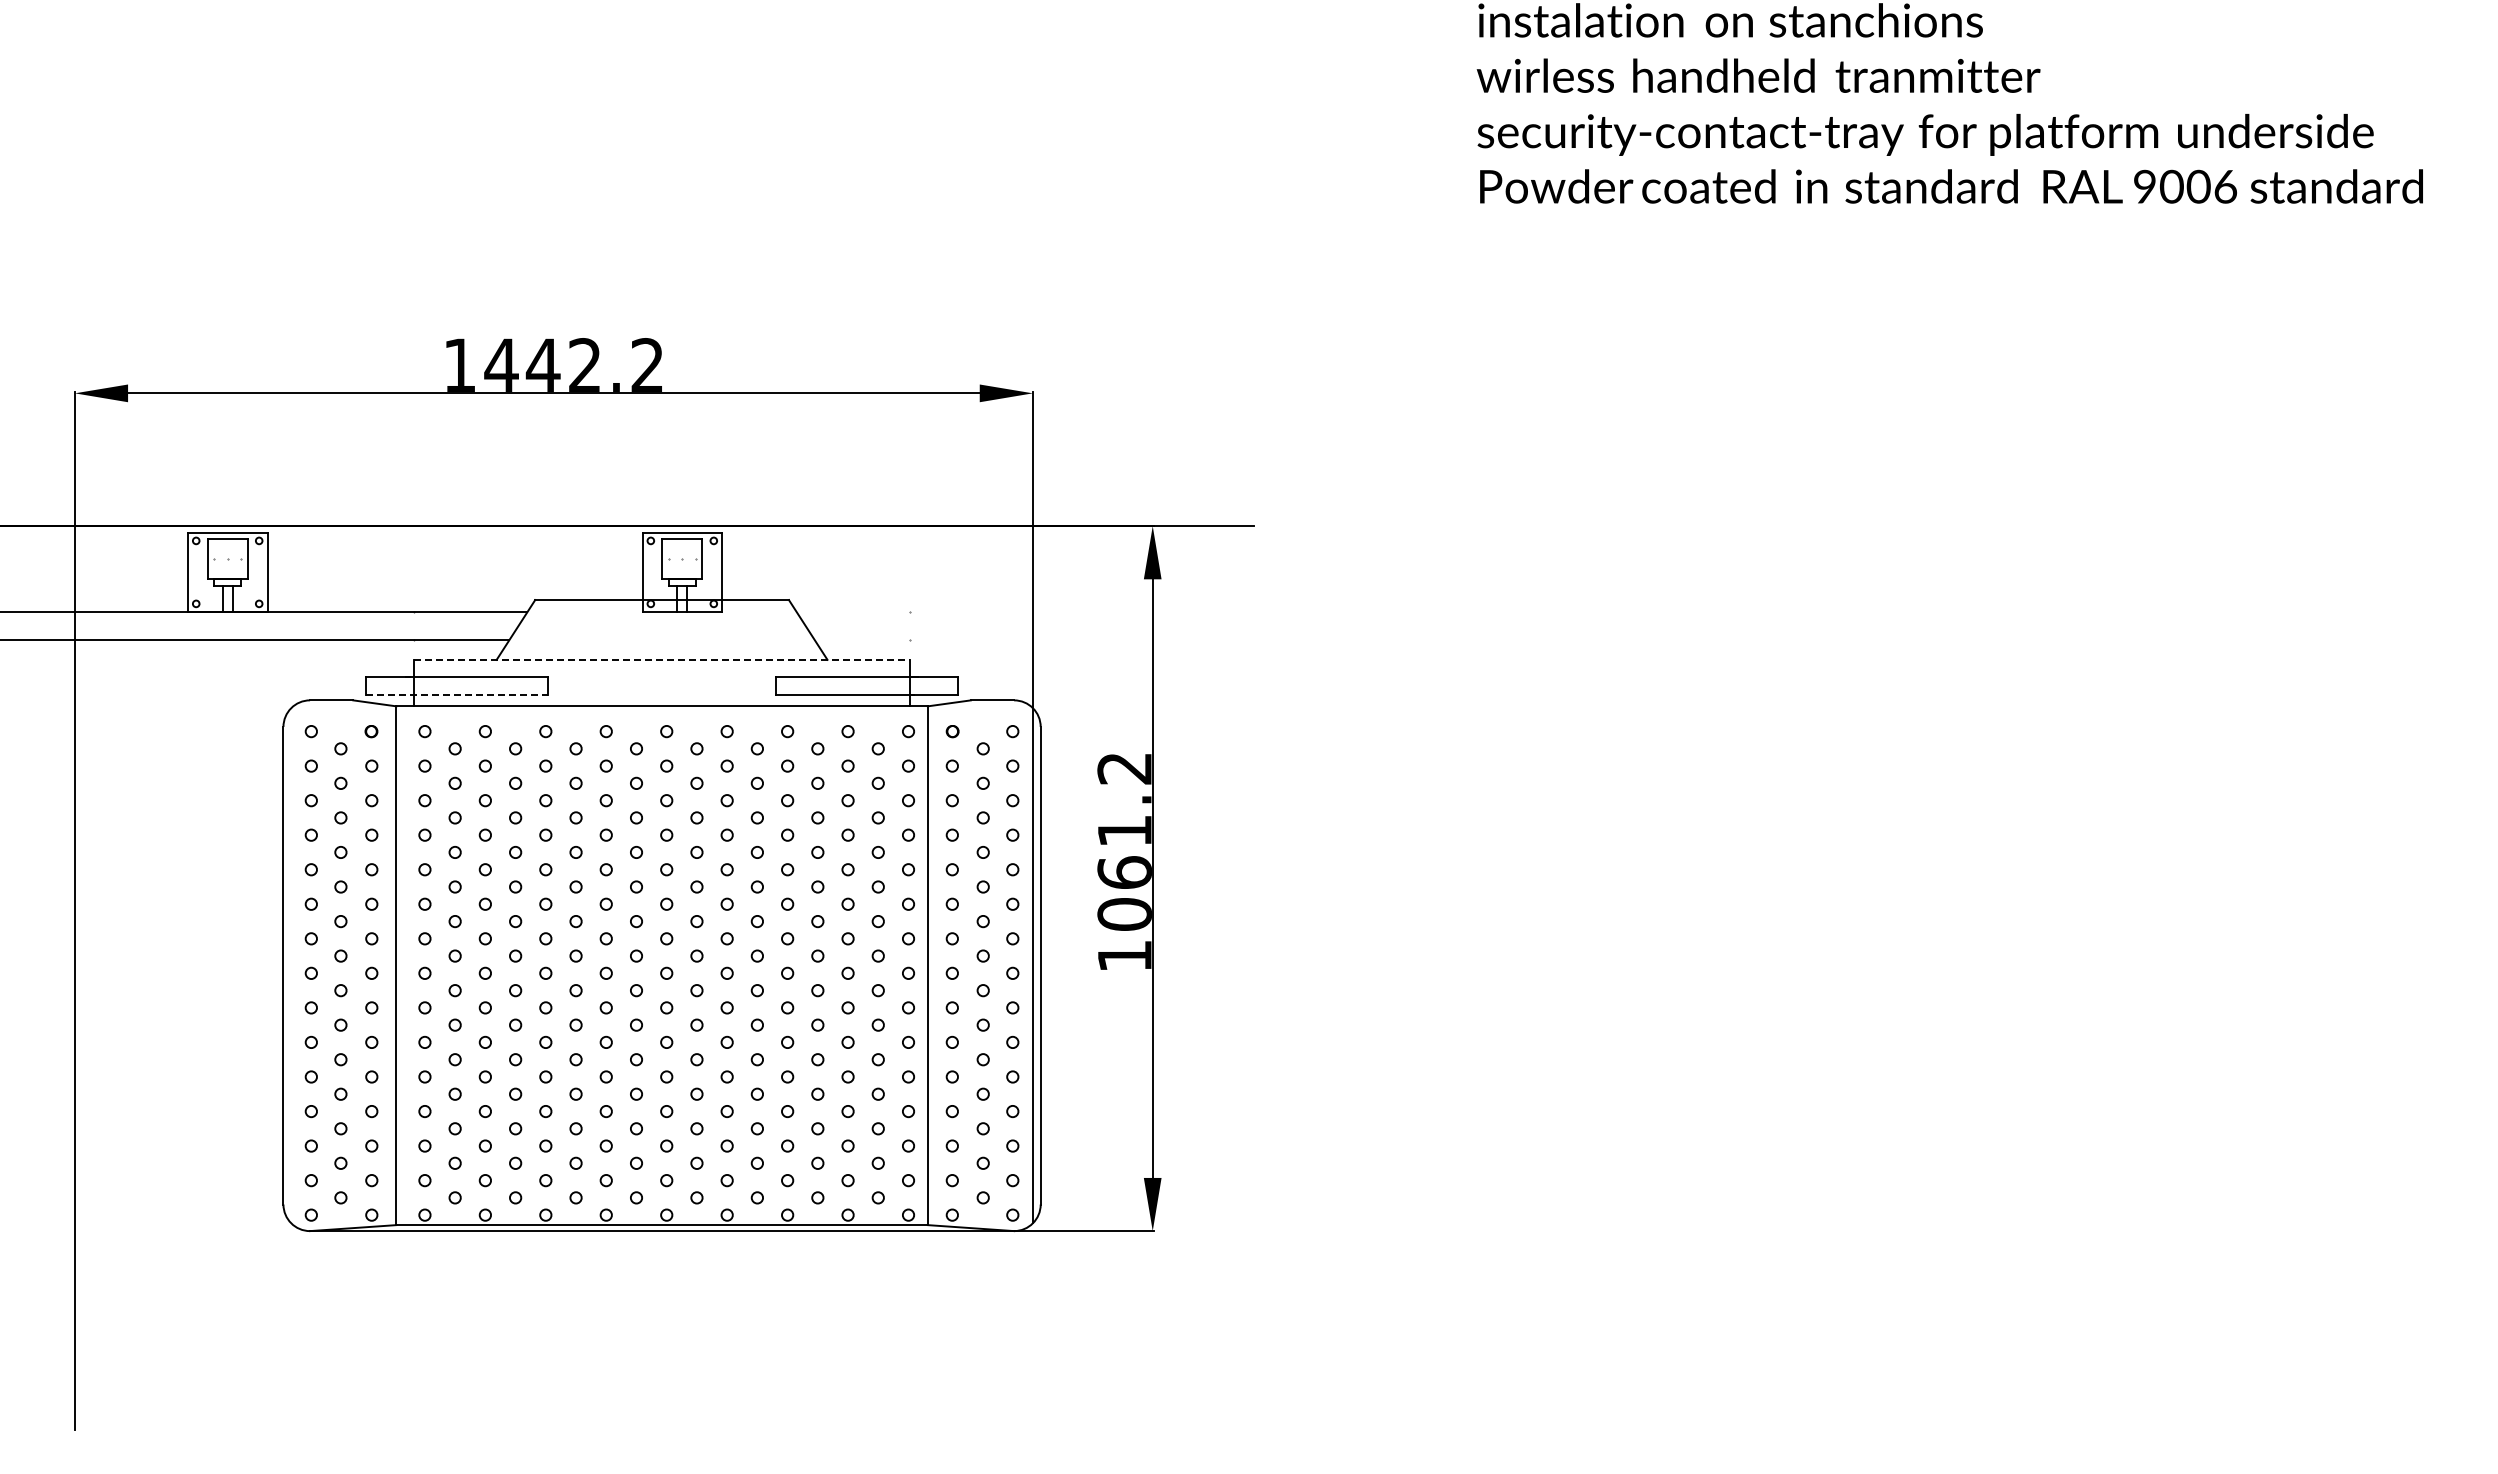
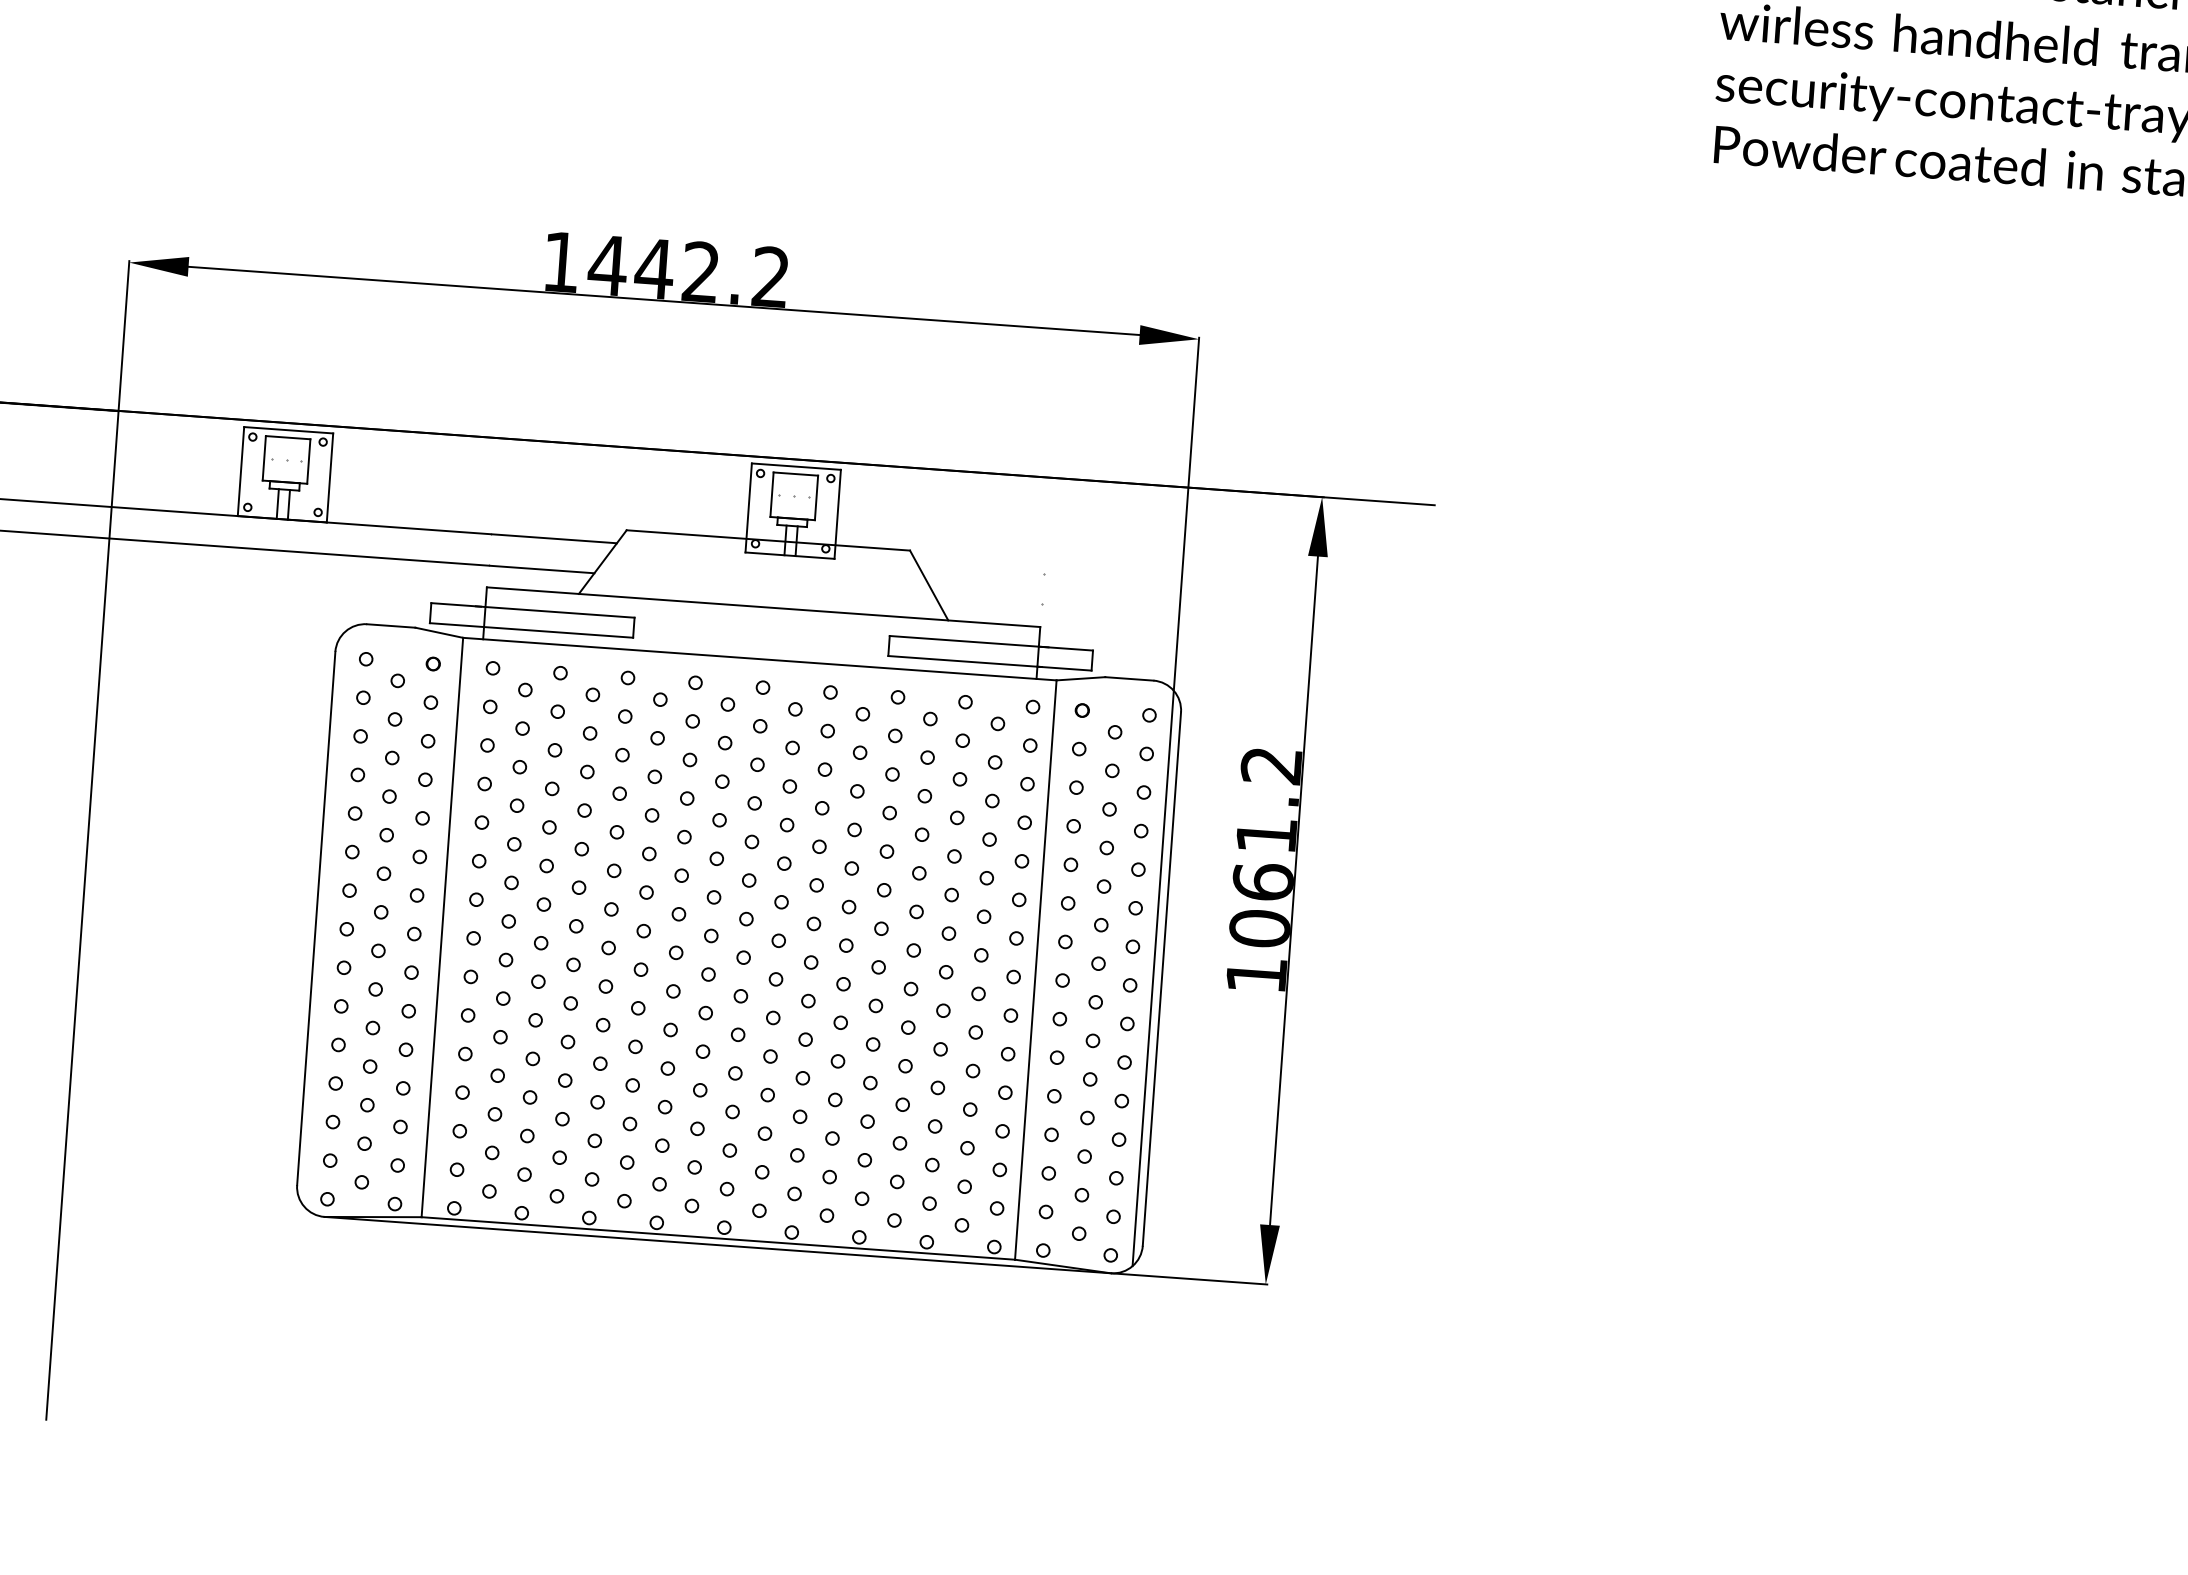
line: (662, 659) -> (764, 606), dashed -> solid
line: (457, 695) -> (532, 630), dashed -> solid

